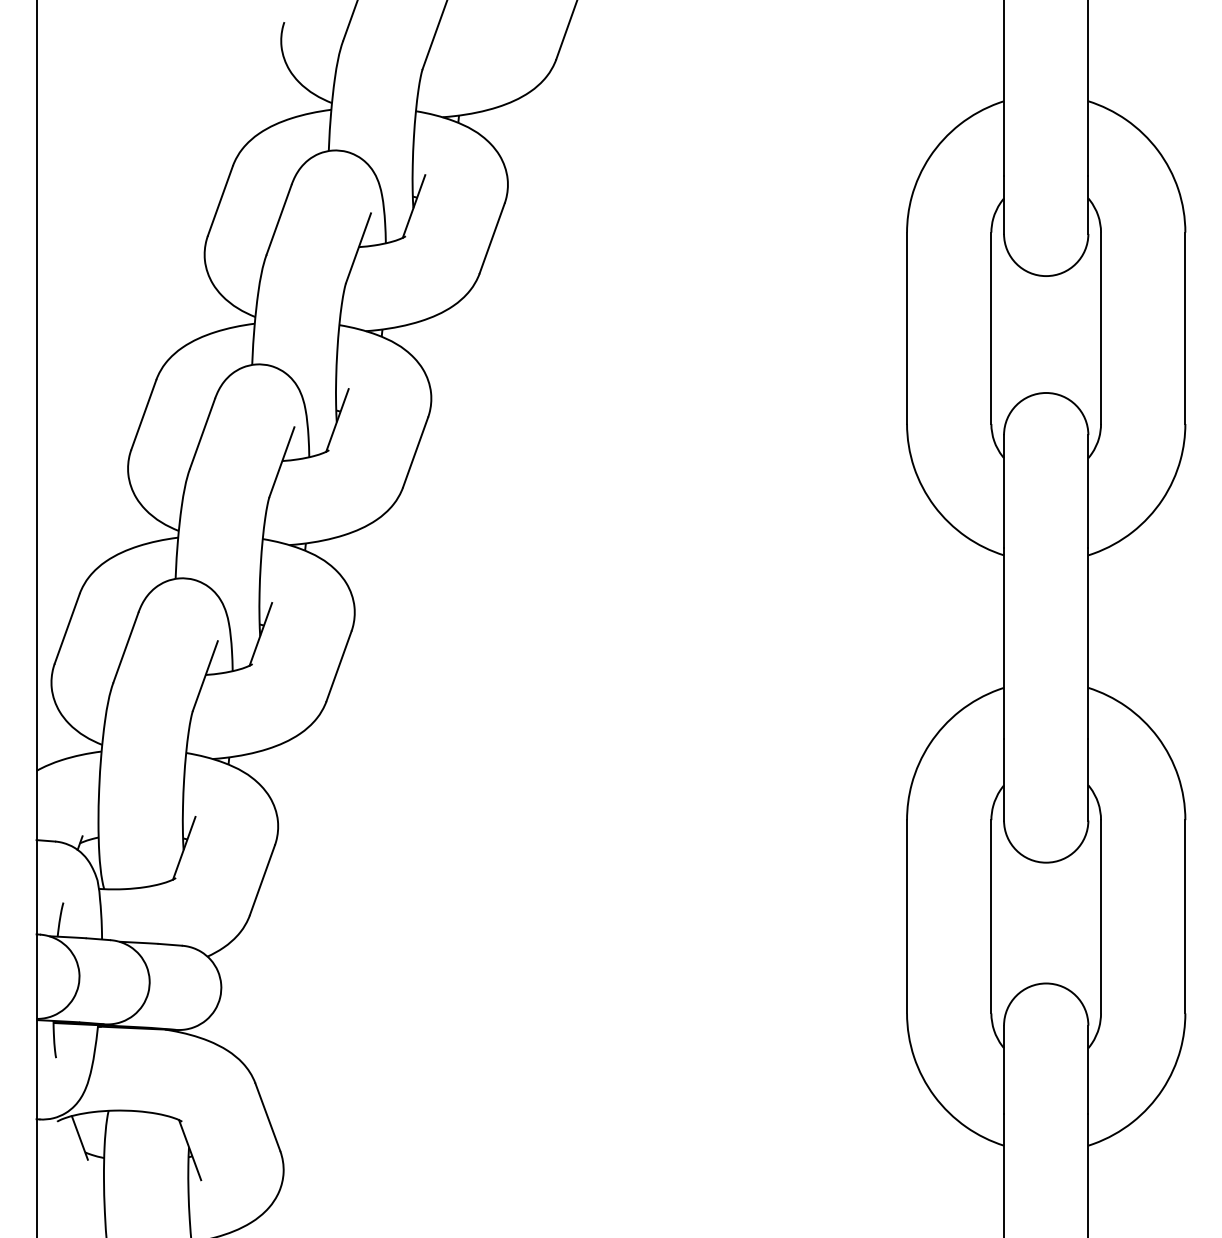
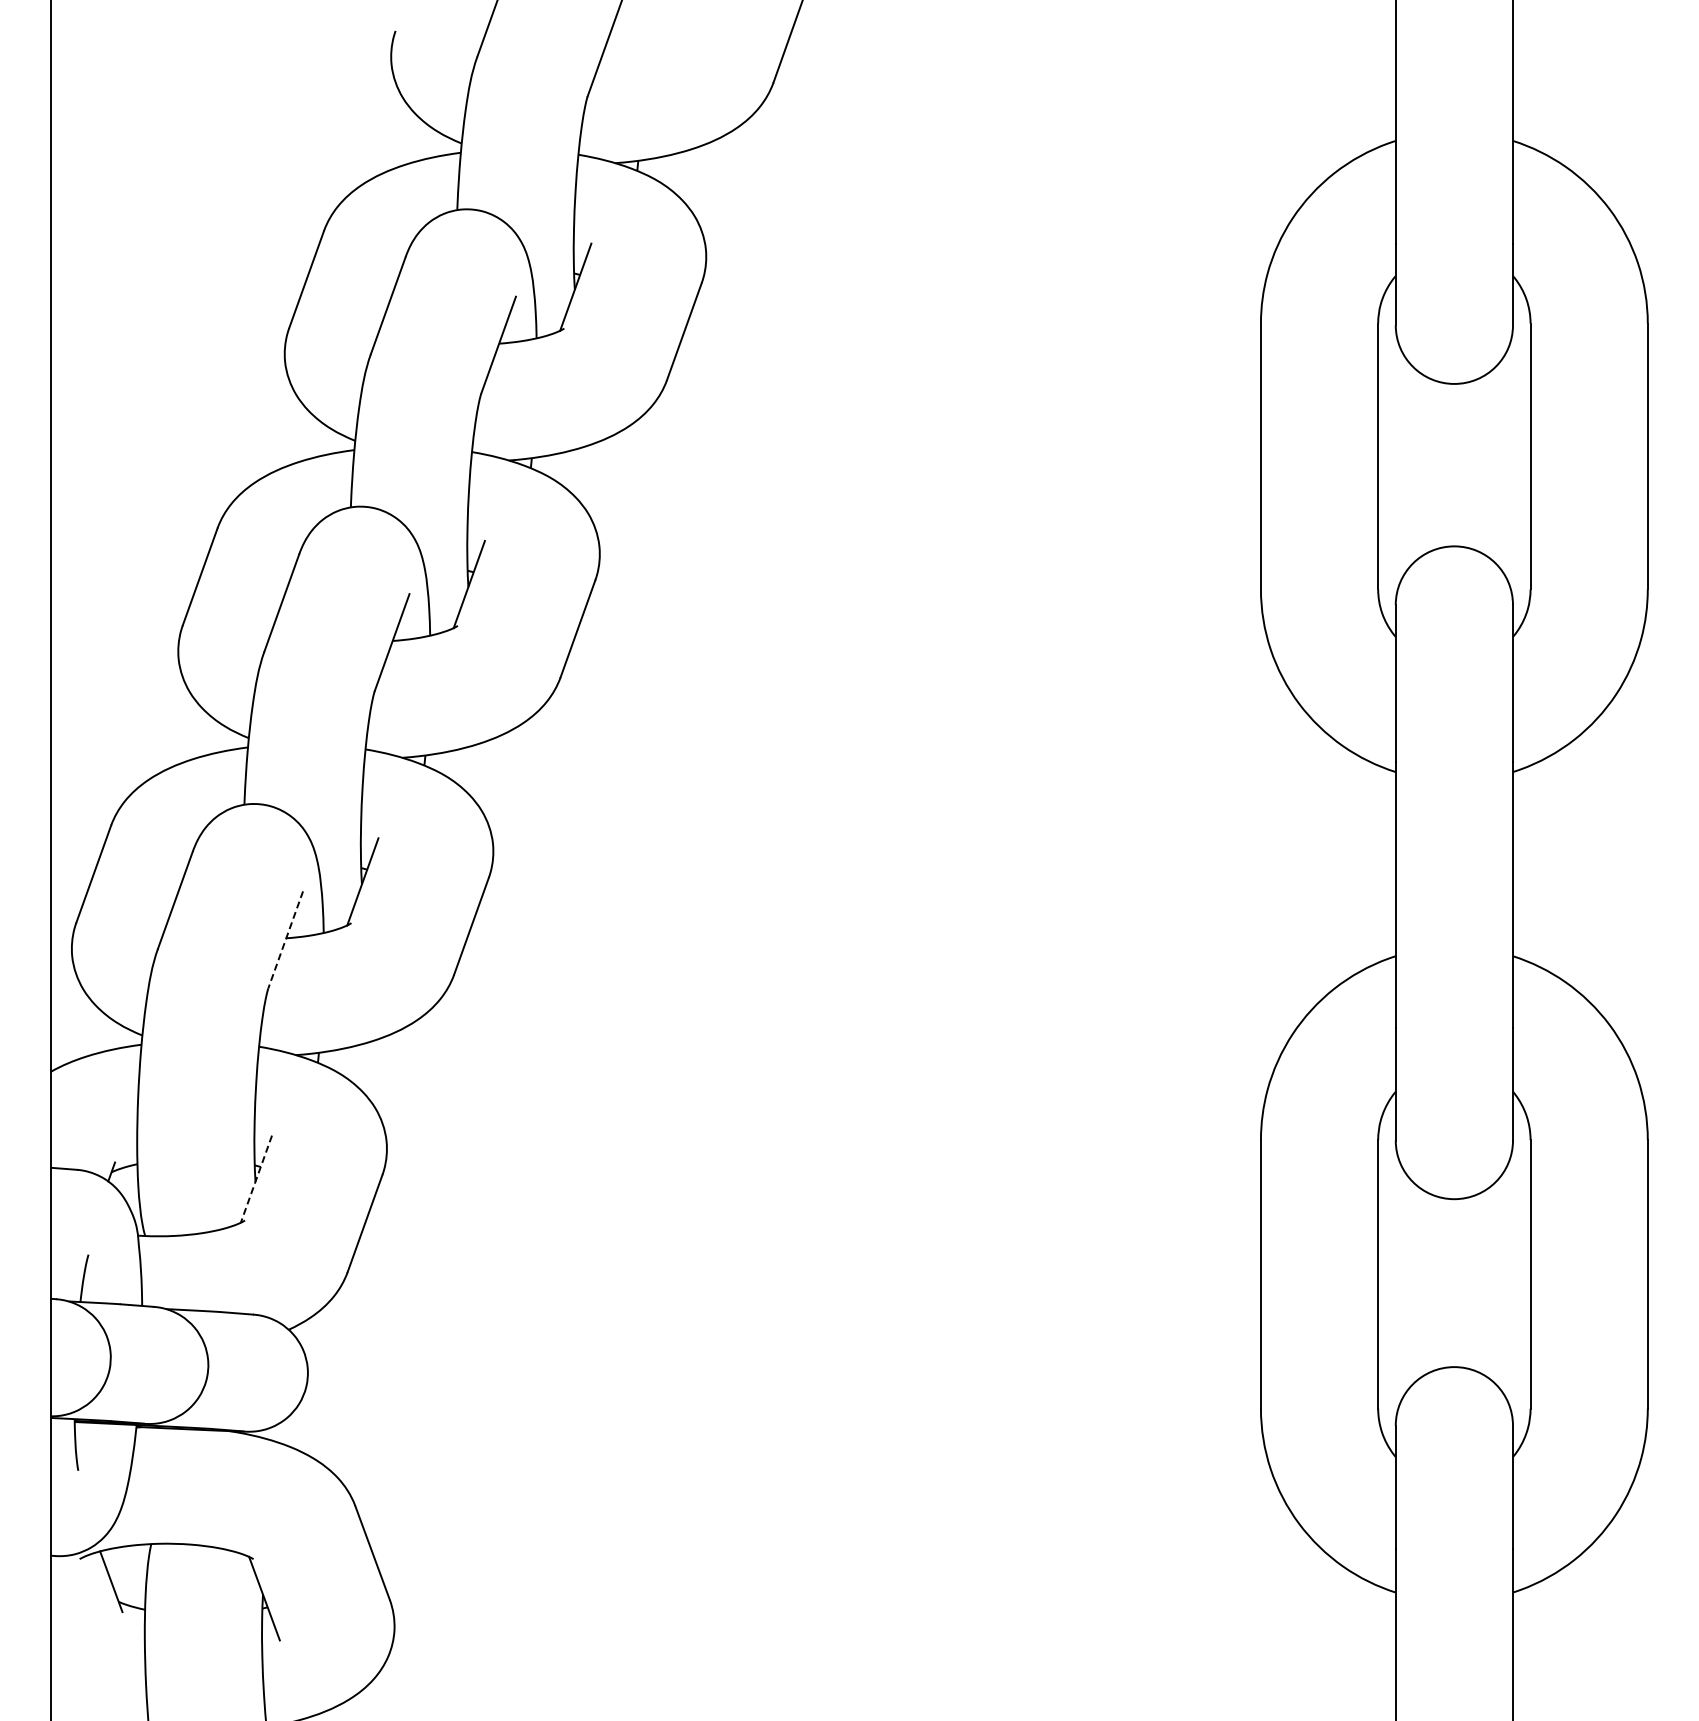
line: (205, 675) -> (285, 939), solid -> dashed
line: (184, 848) -> (256, 1179), solid -> dashed

